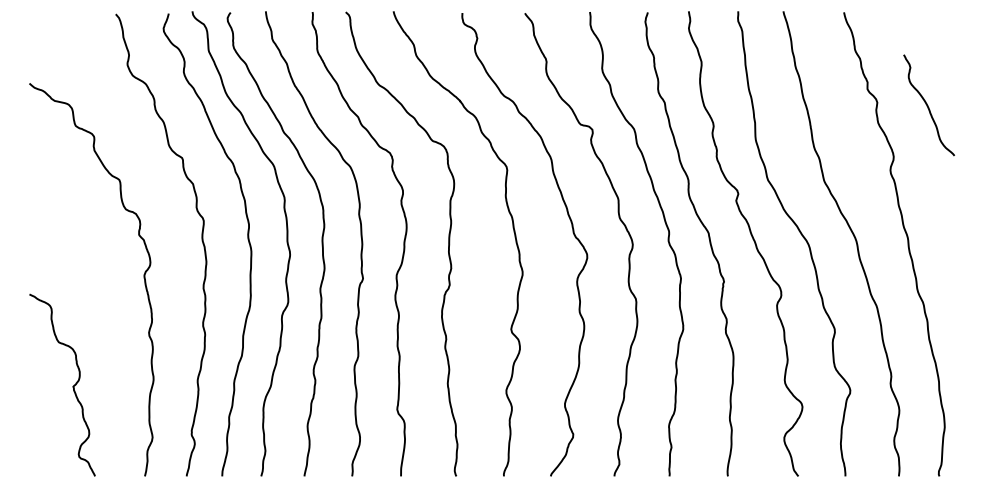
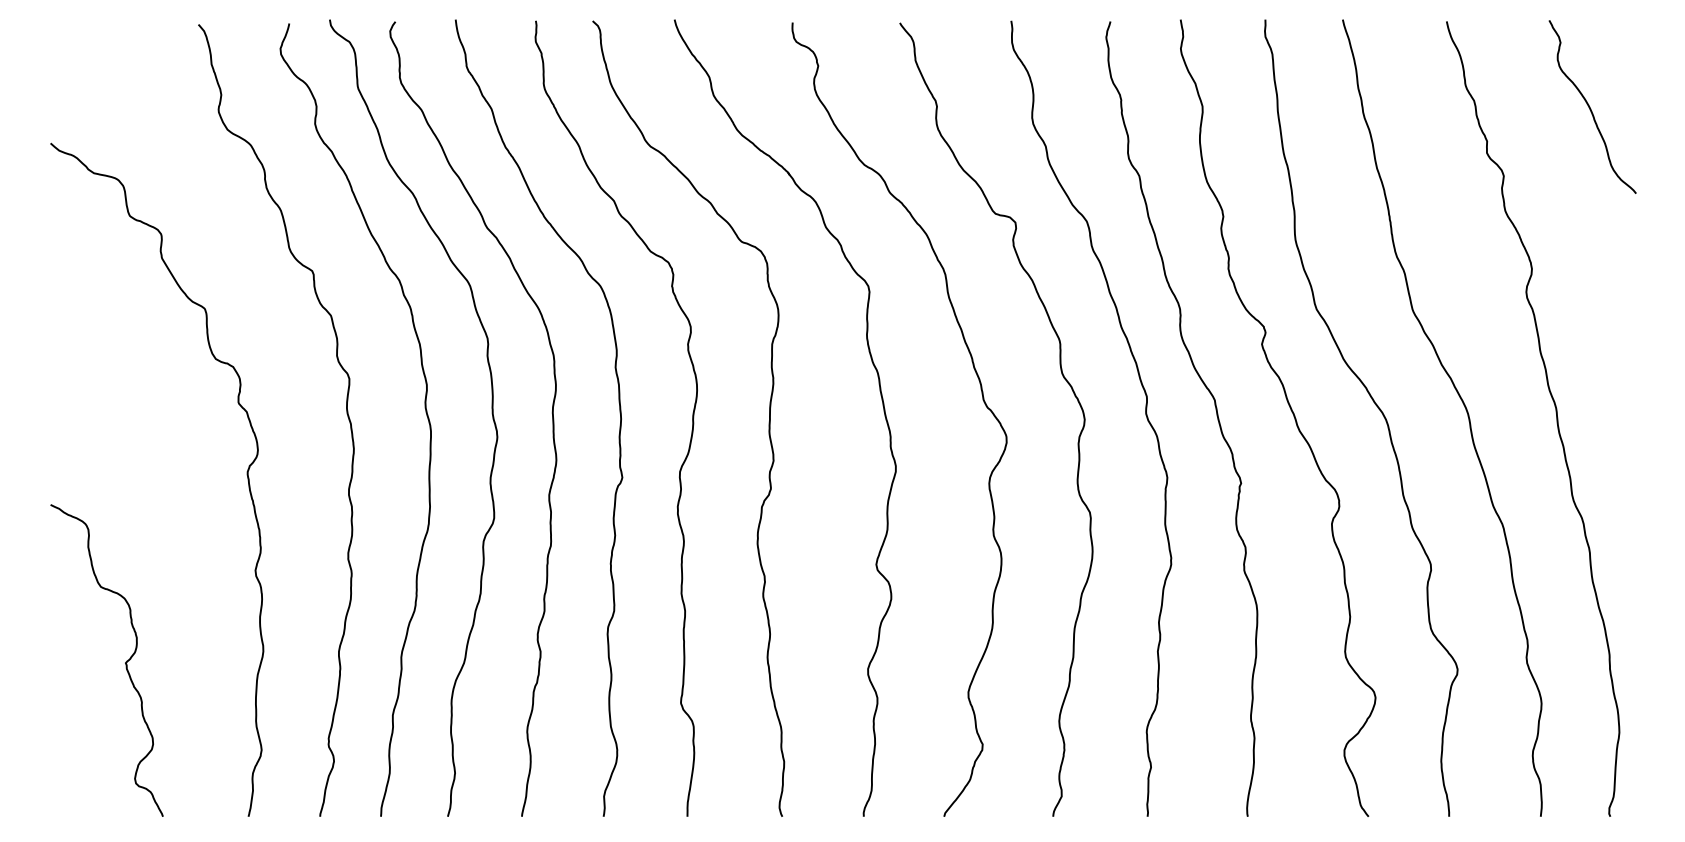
curve: (928, 105) -> (1591, 107), moved

